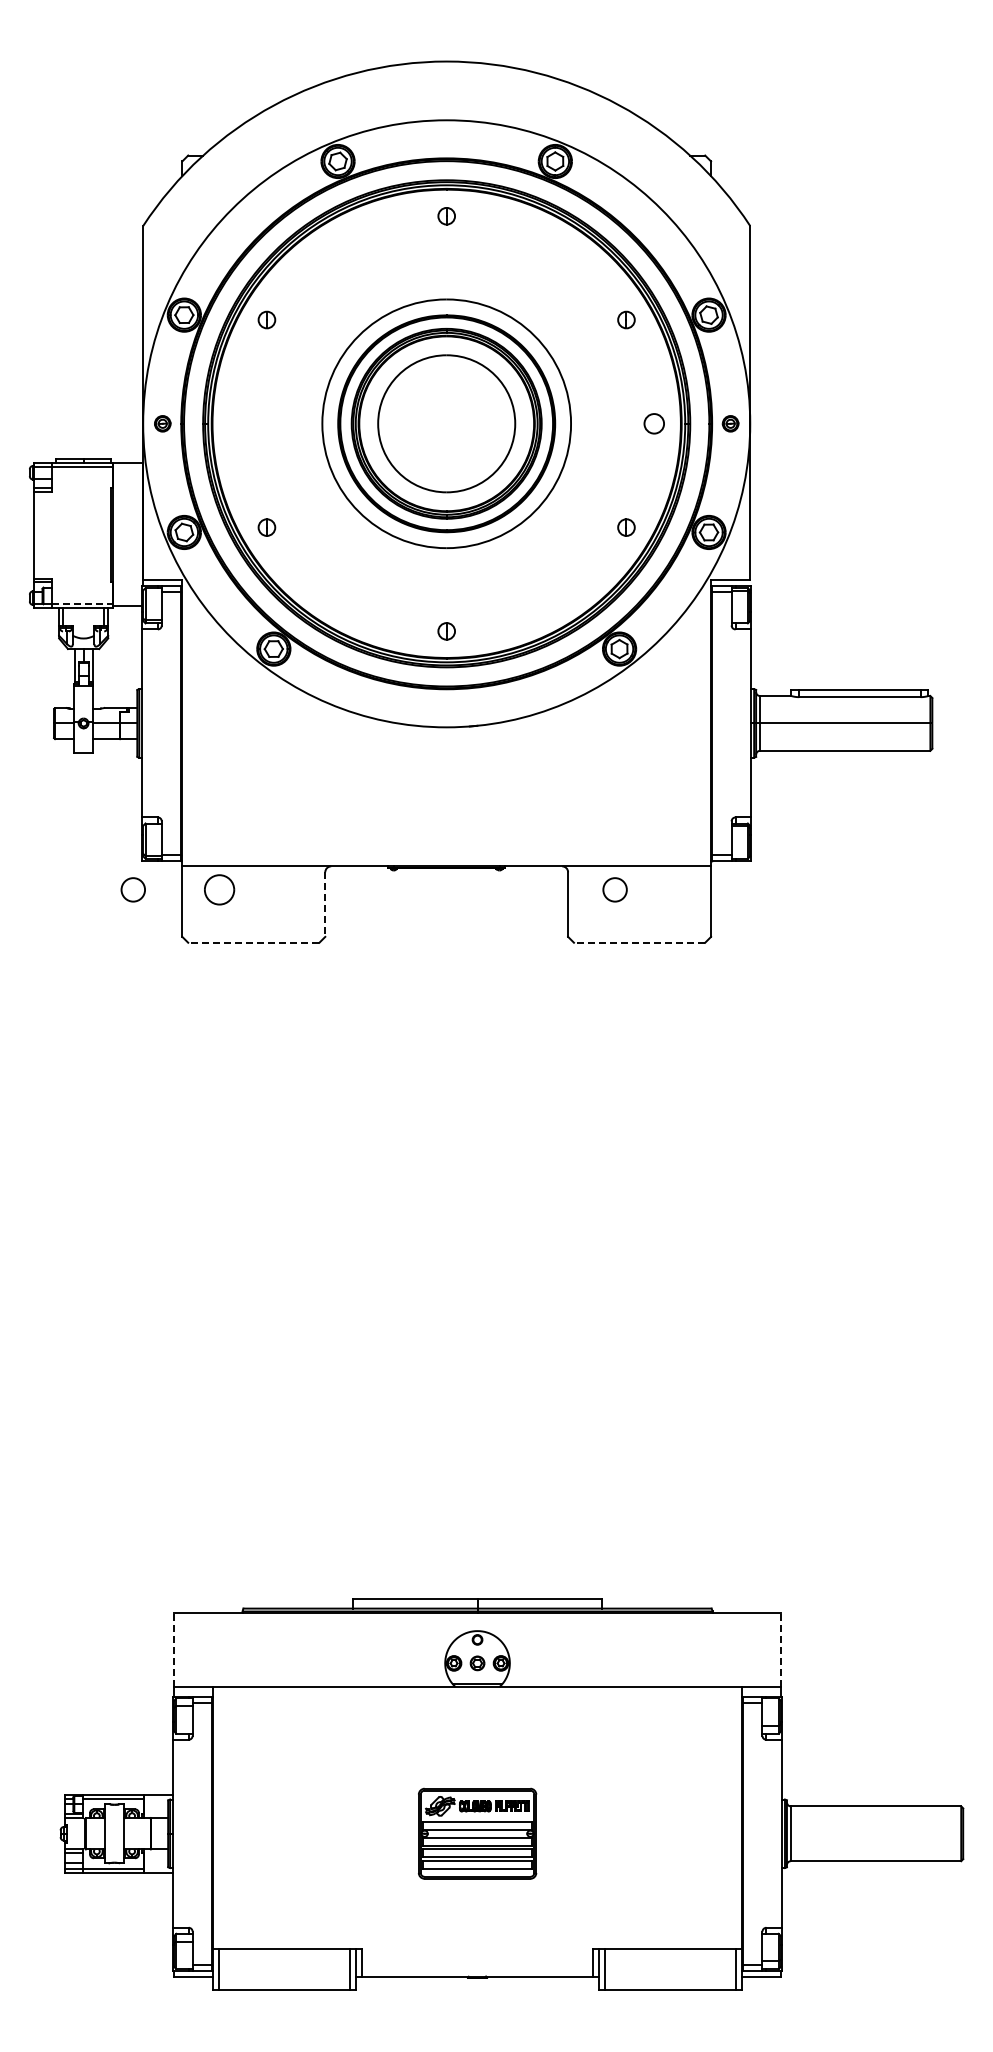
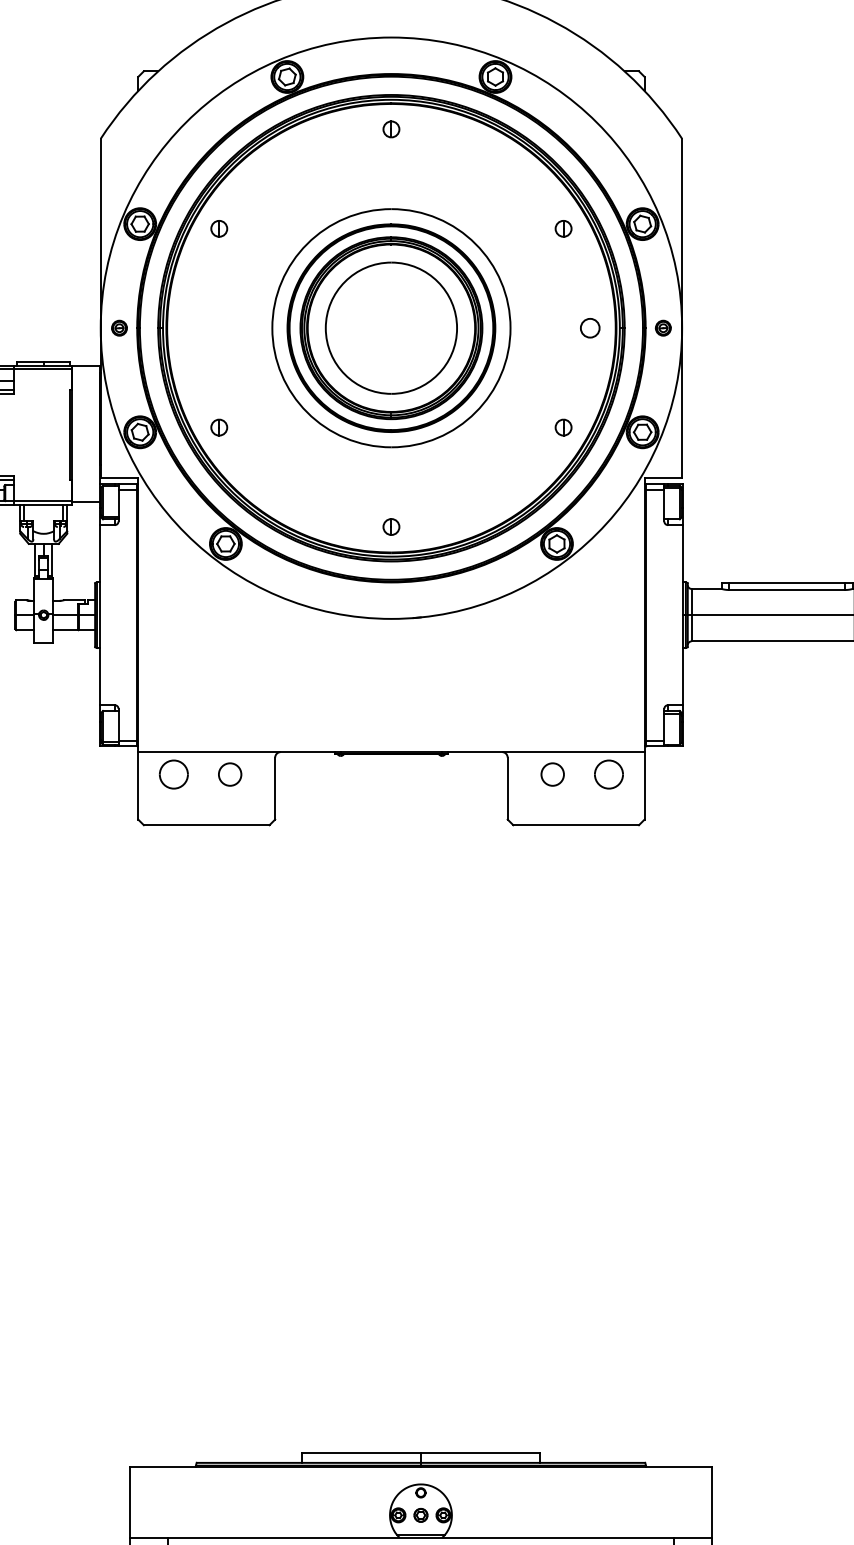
line: (83, 603) -> (43, 500), dashed -> solid
circle: (132, 889) -> (229, 774), moved
part: (673, 889) -> (608, 774), added
line: (325, 905) -> (275, 789), dashed -> solid
line: (253, 942) -> (206, 824), dashed -> solid
line: (639, 942) -> (576, 824), dashed -> solid
line: (174, 1649) -> (130, 1502), dashed -> solid
line: (781, 1649) -> (712, 1502), dashed -> solid

